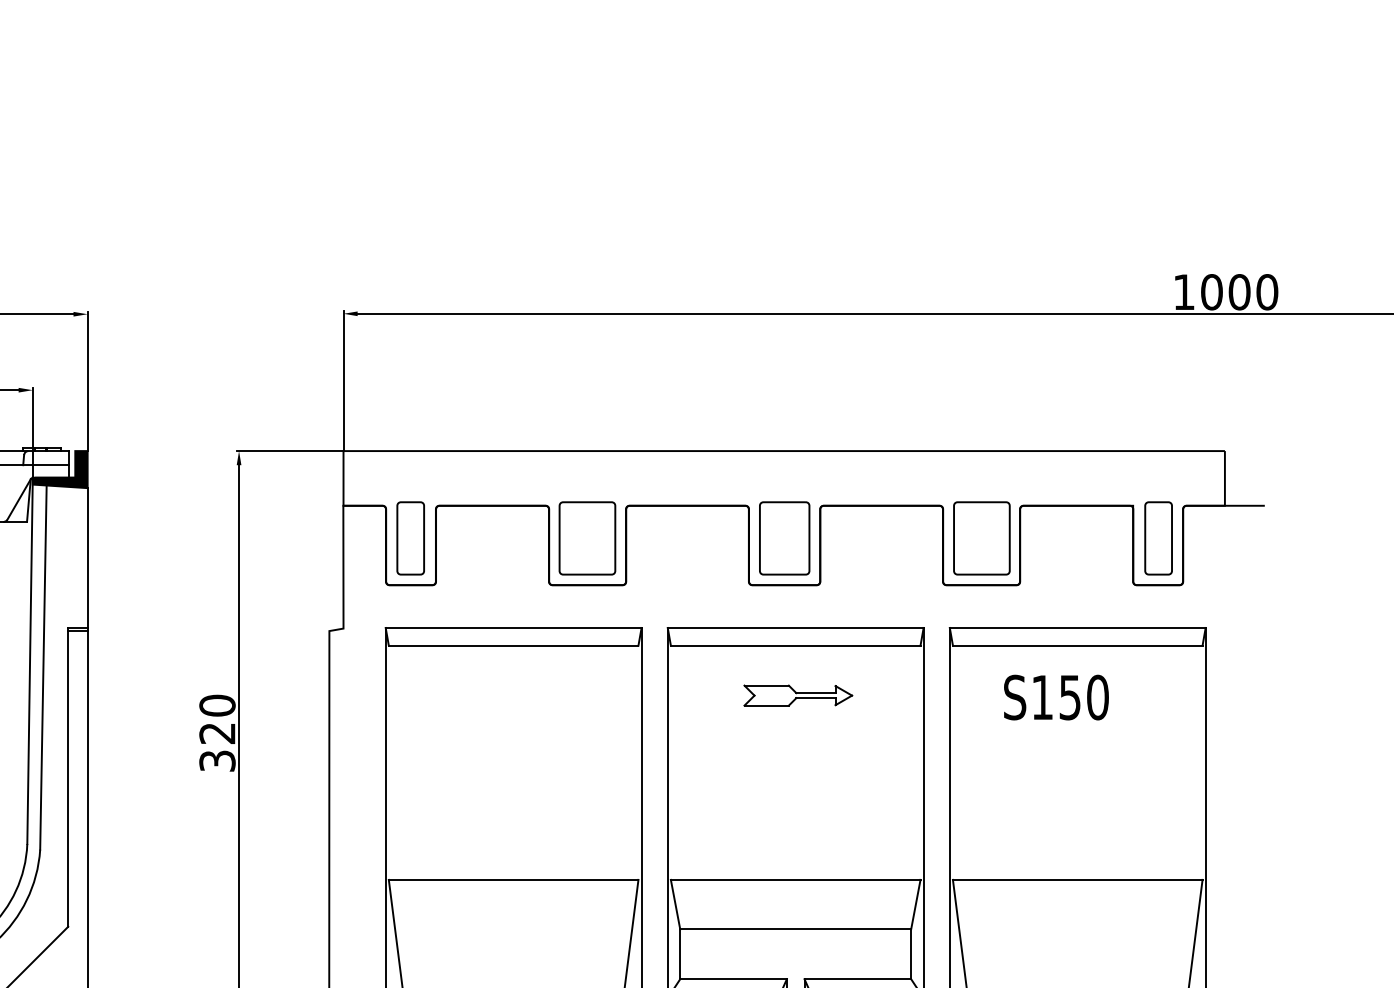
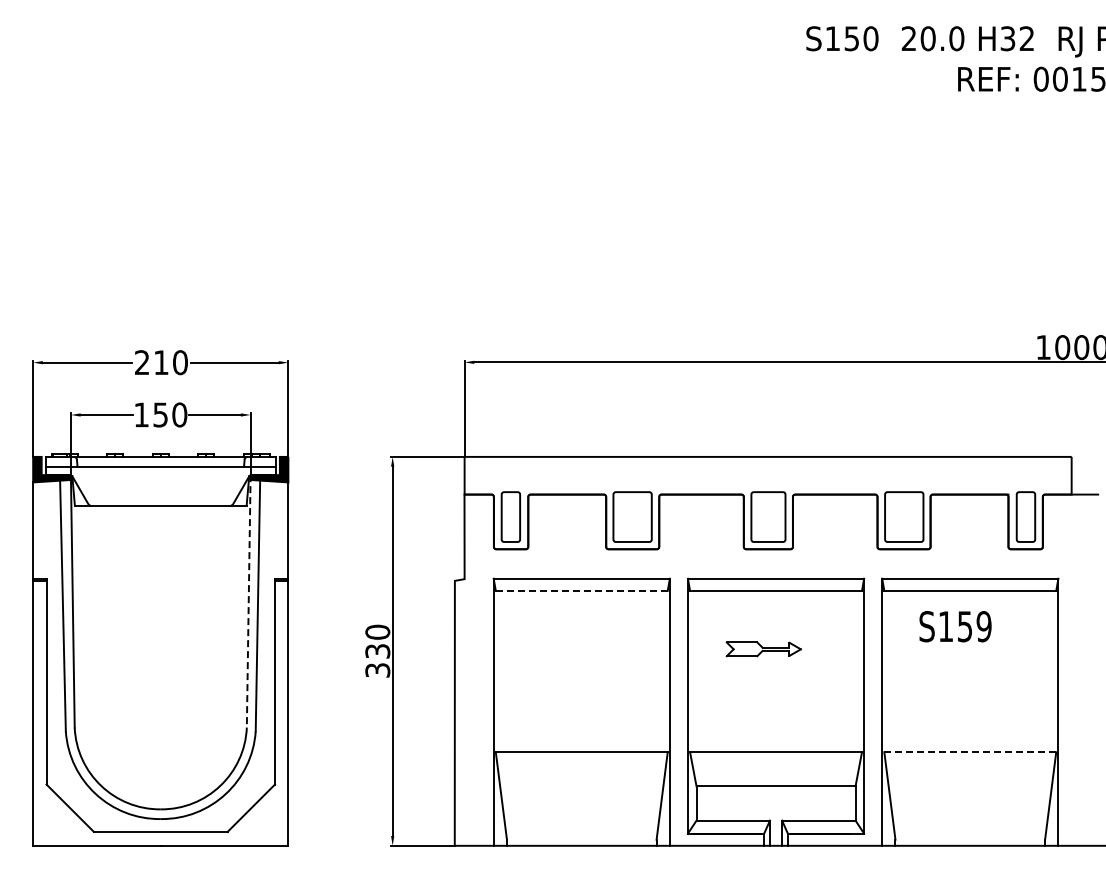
line: (513, 645) -> (581, 590), solid -> dashed
line: (29, 661) -> (248, 601), solid -> dashed
part: (797, 695) -> (763, 649), moved
text: (1096, 697) -> (983, 626), S150 -> S159
text: (217, 733) -> (377, 651), 320 -> 330
line: (1078, 880) -> (970, 752), solid -> dashed

